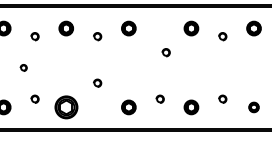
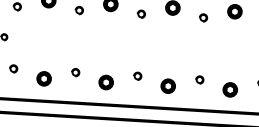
part: (165, 52) -> (140, 14), moved
part: (97, 82) -> (75, 71), moved
part: (65, 107) -> (43, 78), size x0.62
part: (253, 107) -> (229, 89), size x1.43

